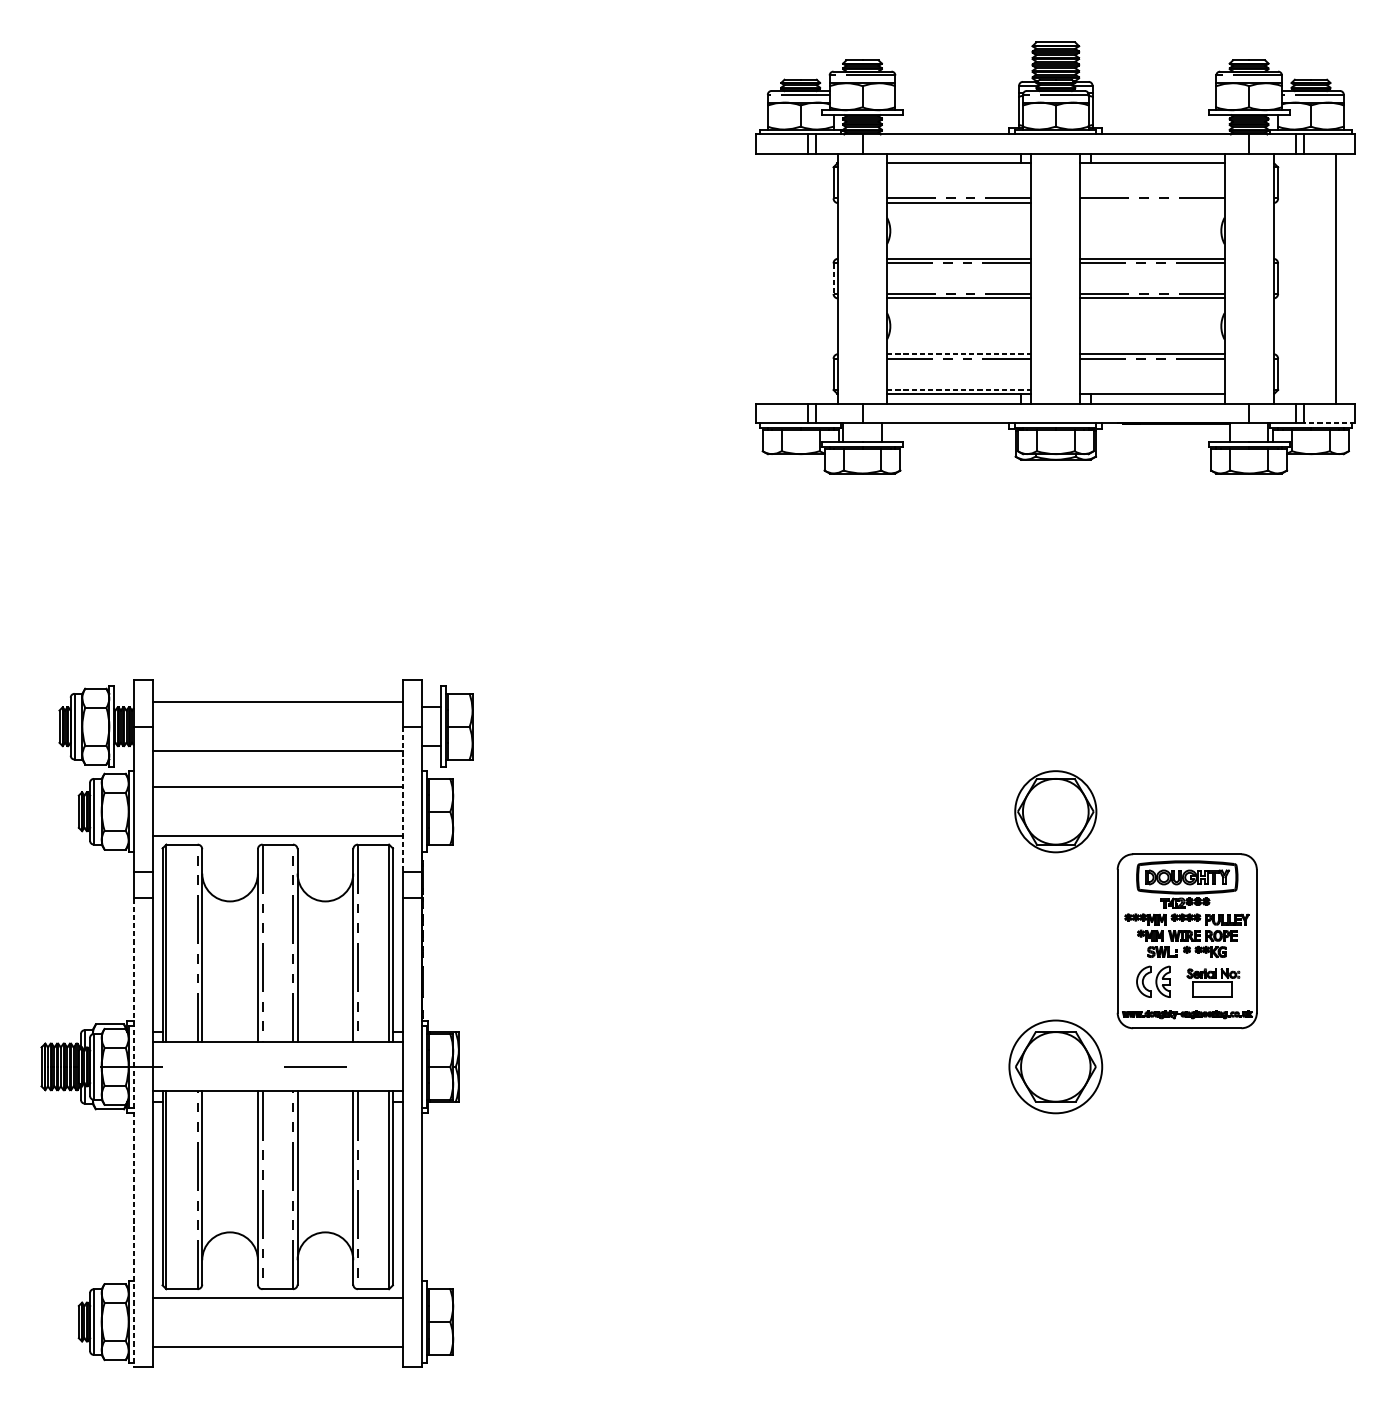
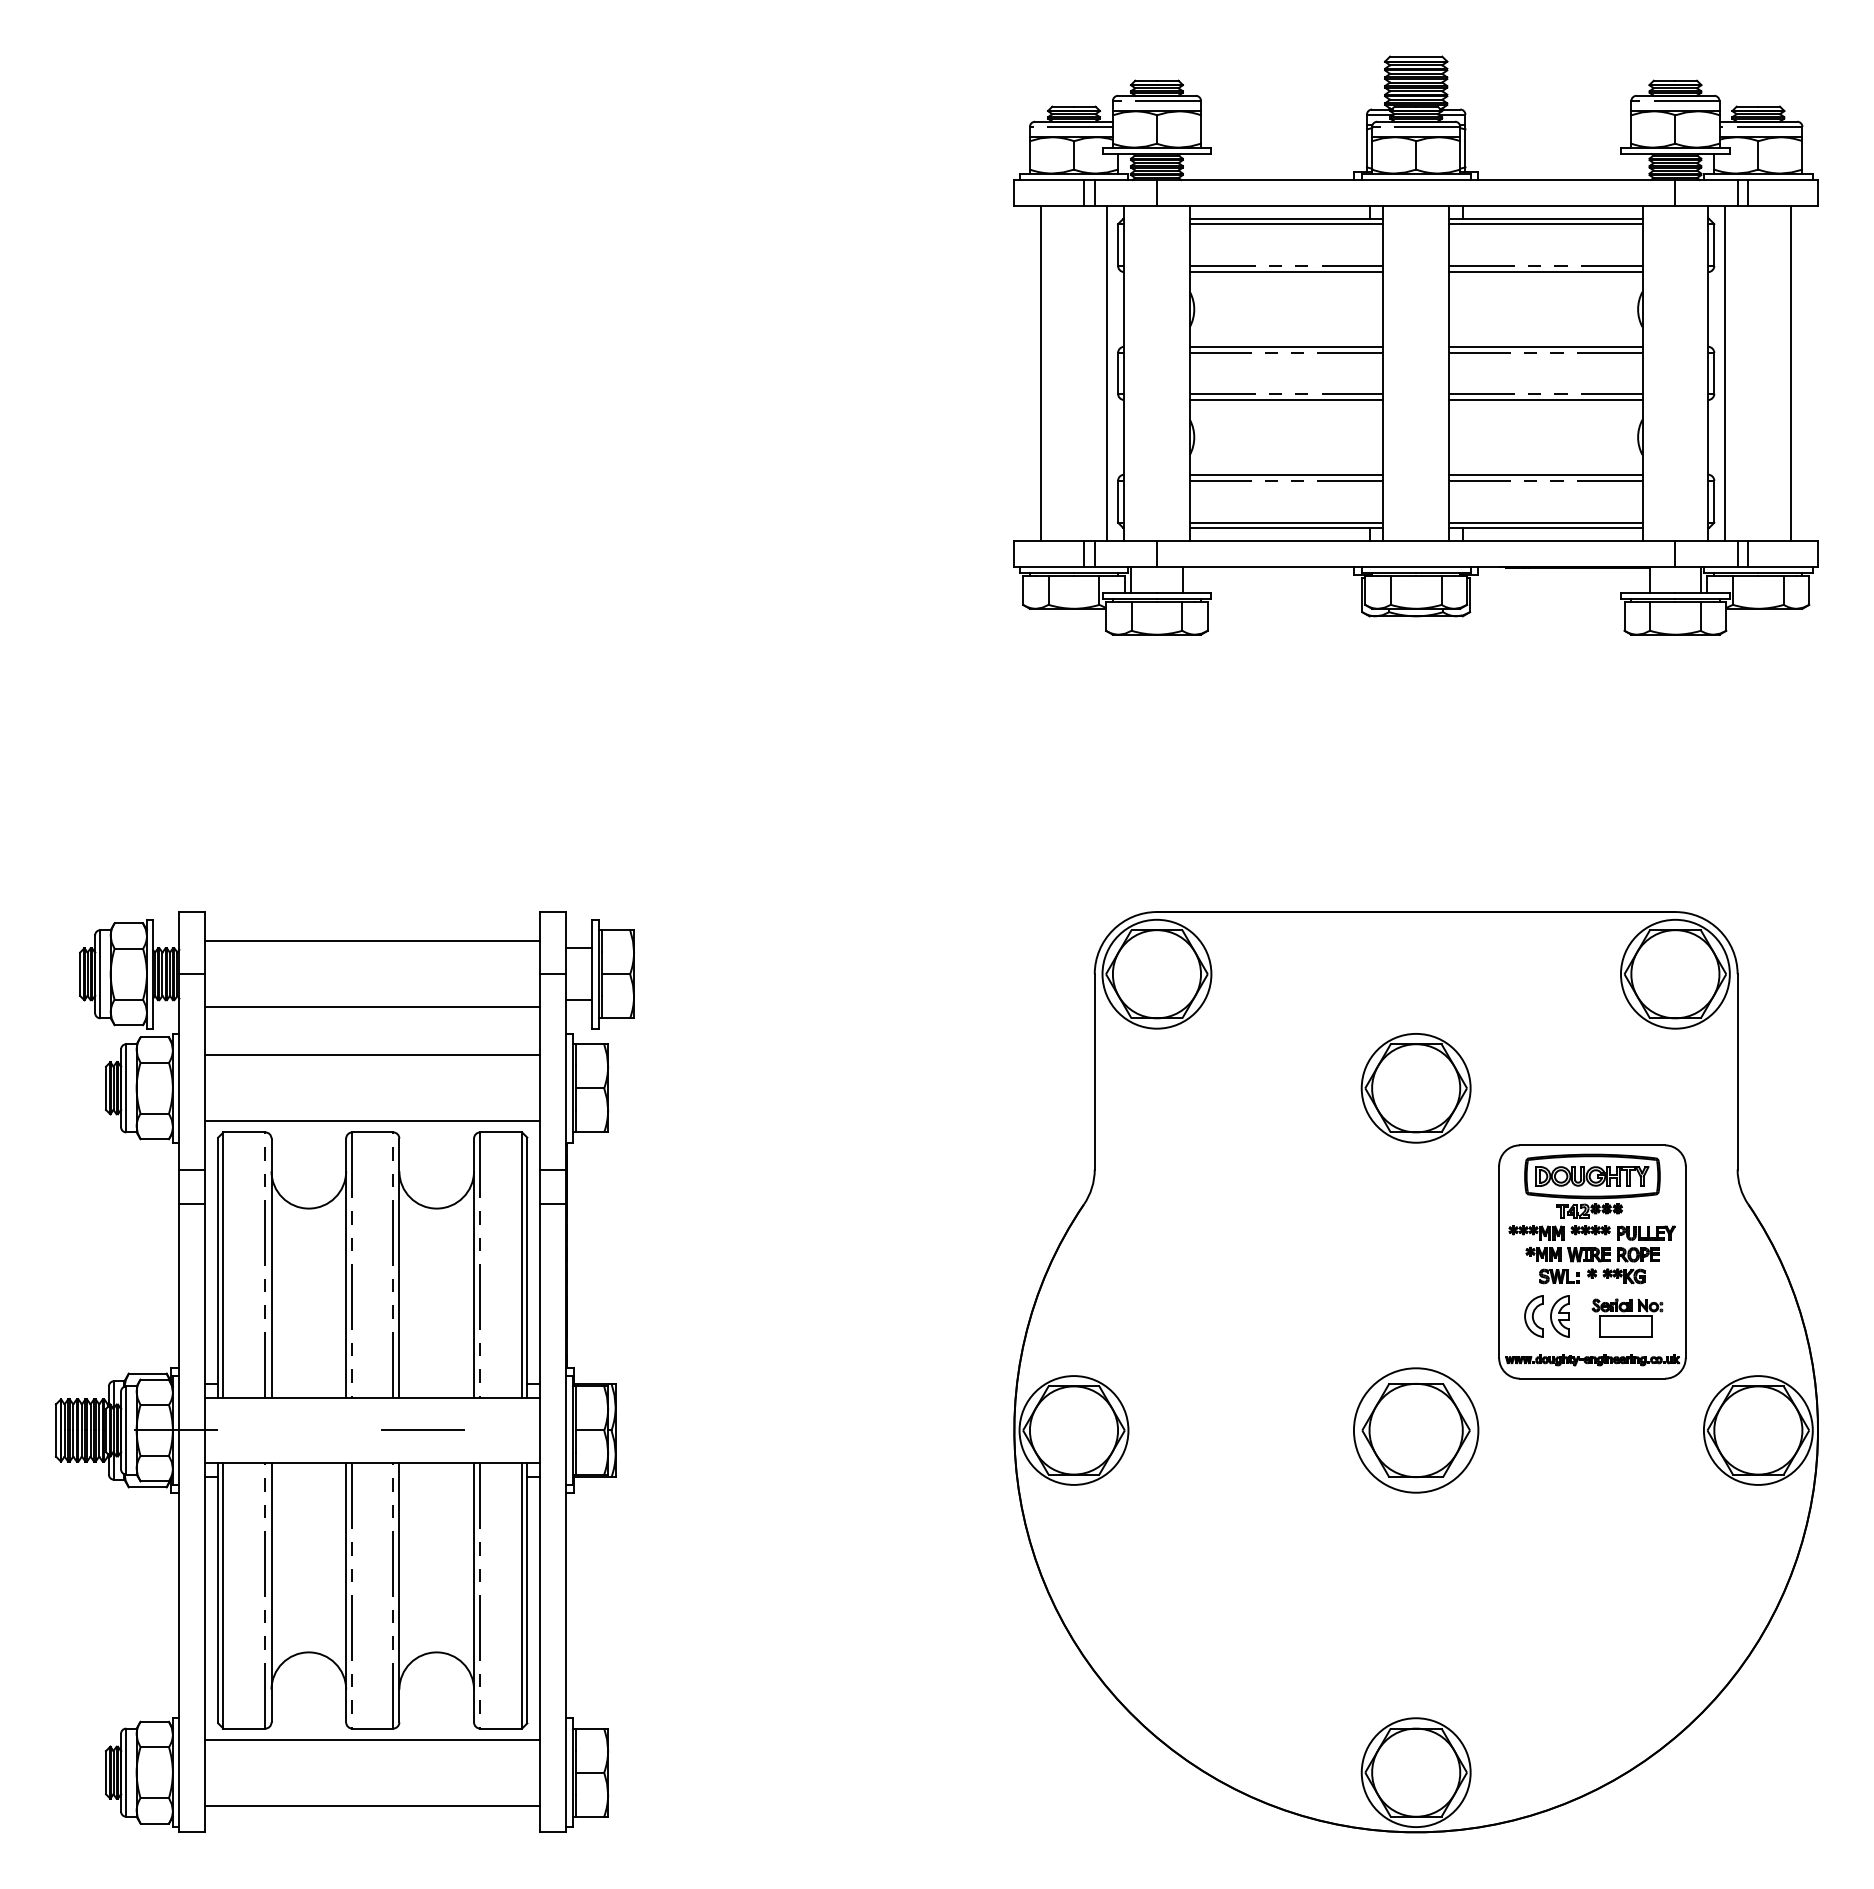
line: (959, 167) -> (1286, 224), added
line: (1152, 167) -> (1545, 224), added
line: (1152, 203) -> (1545, 272), added
line: (776, 277) -> (1041, 372), added
line: (824, 277) -> (1106, 372), added
line: (1286, 277) -> (1725, 372), added
line: (833, 278) -> (1118, 373), dashed -> solid
line: (959, 354) -> (1286, 474), dashed -> solid
line: (959, 389) -> (1286, 522), dashed -> solid
line: (1152, 389) -> (1545, 522), added
line: (1329, 422) -> (1783, 566), dashed -> solid
line: (402, 799) -> (540, 1071), dashed -> solid
part: (1055, 1023) -> (1415, 1372), added
line: (133, 1132) -> (179, 1518), dashed -> solid

